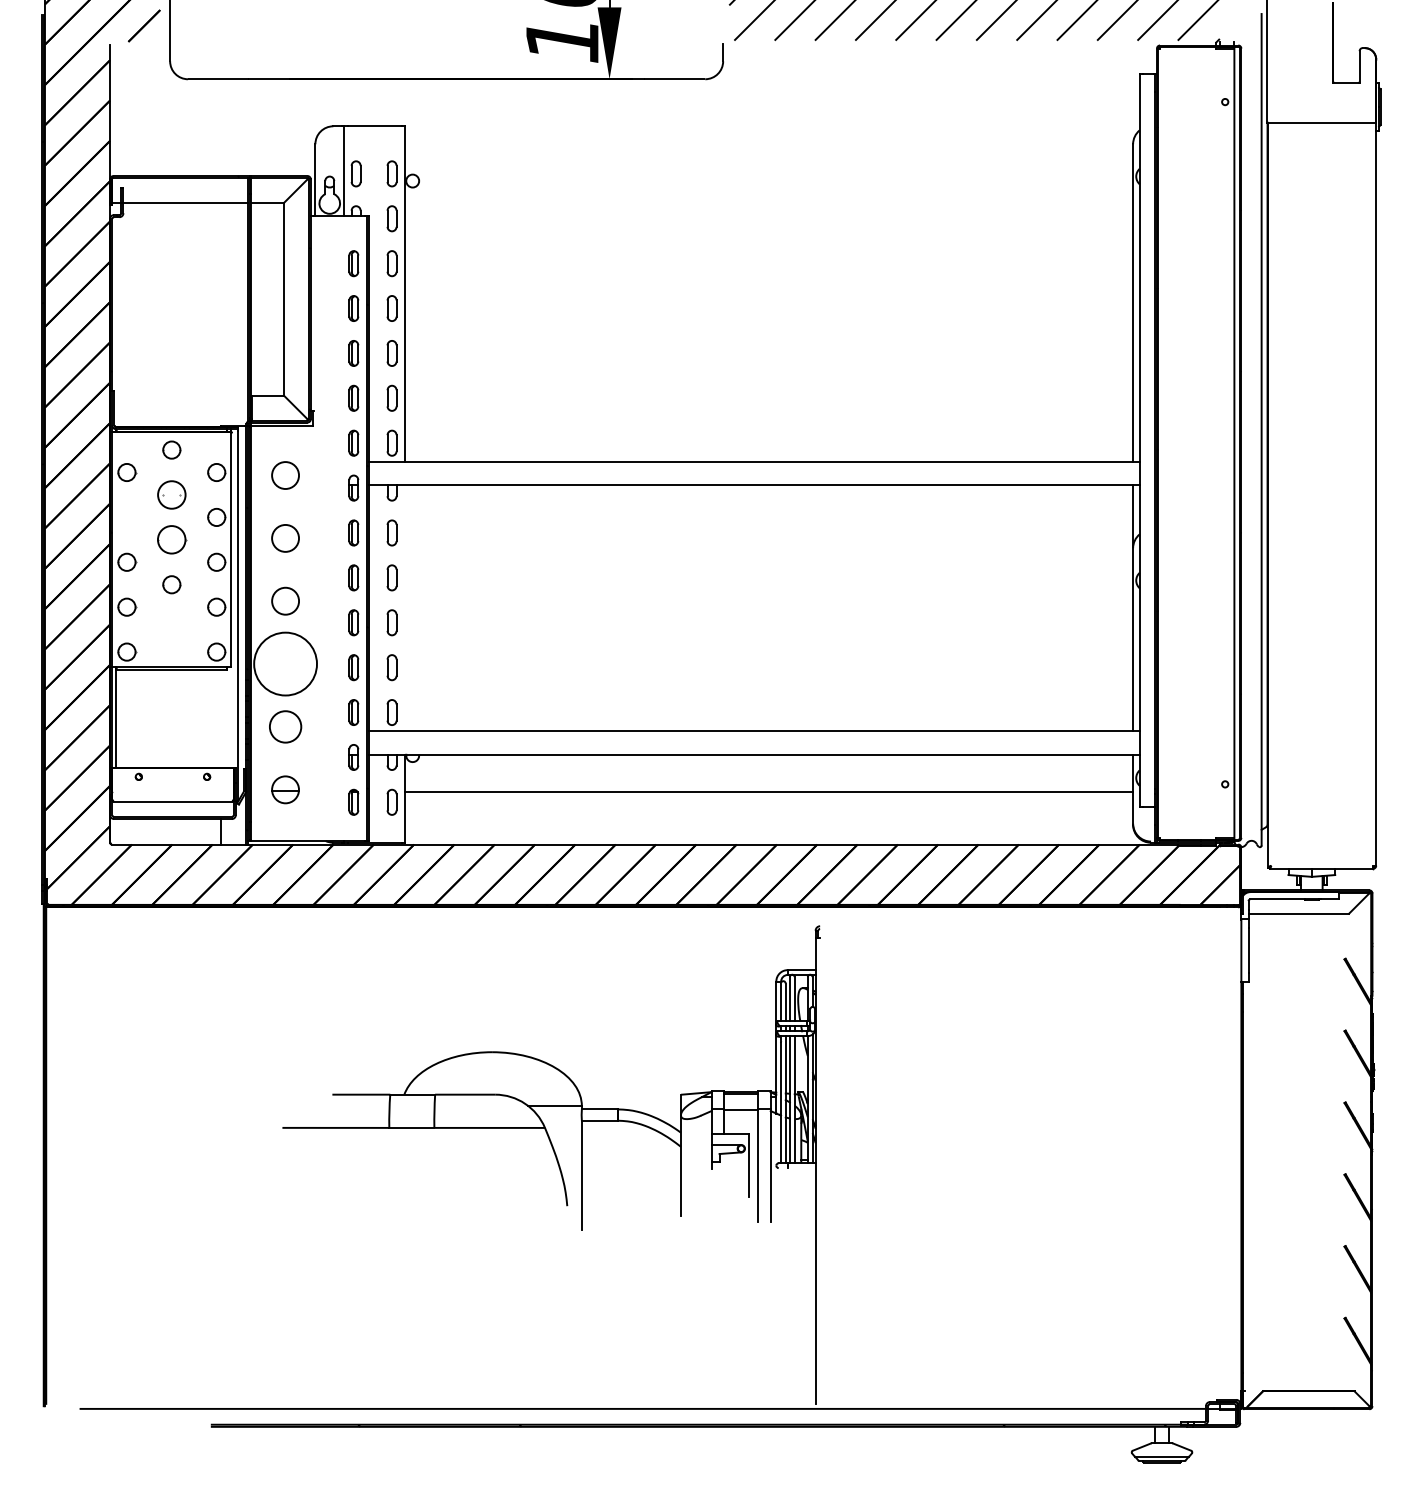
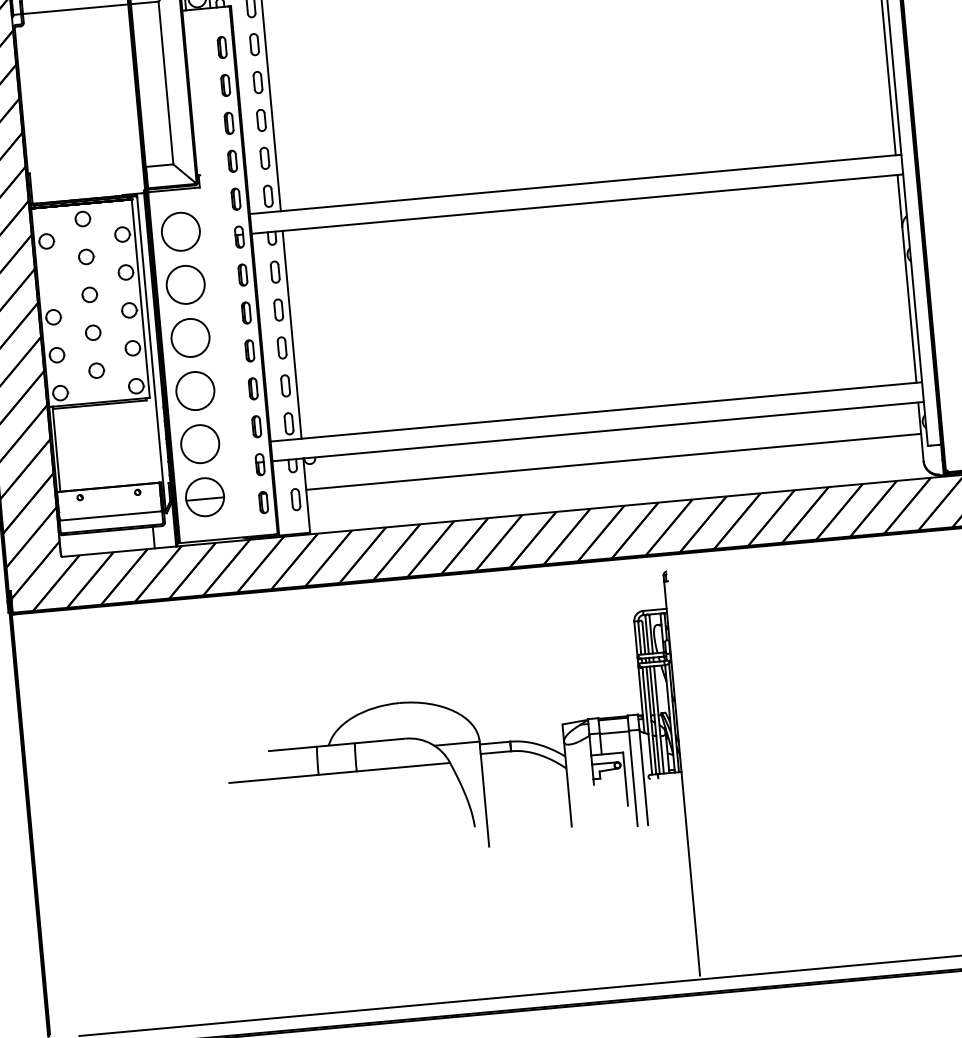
circle: (285, 475) -> (180, 231), size x1.67
circle: (171, 494) -> (85, 256), size x0.62
circle: (285, 538) -> (185, 284), size x1.67
circle: (171, 539) -> (89, 294), size x0.62
circle: (285, 600) -> (190, 337), size x1.67
line: (405, 608) -> (292, 334), added
circle: (171, 629) -> (96, 370), added
circle: (285, 663) -> (195, 390), size x0.71
circle: (285, 726) -> (200, 443), size x1.43
part: (285, 789) -> (204, 497), size x1.67

